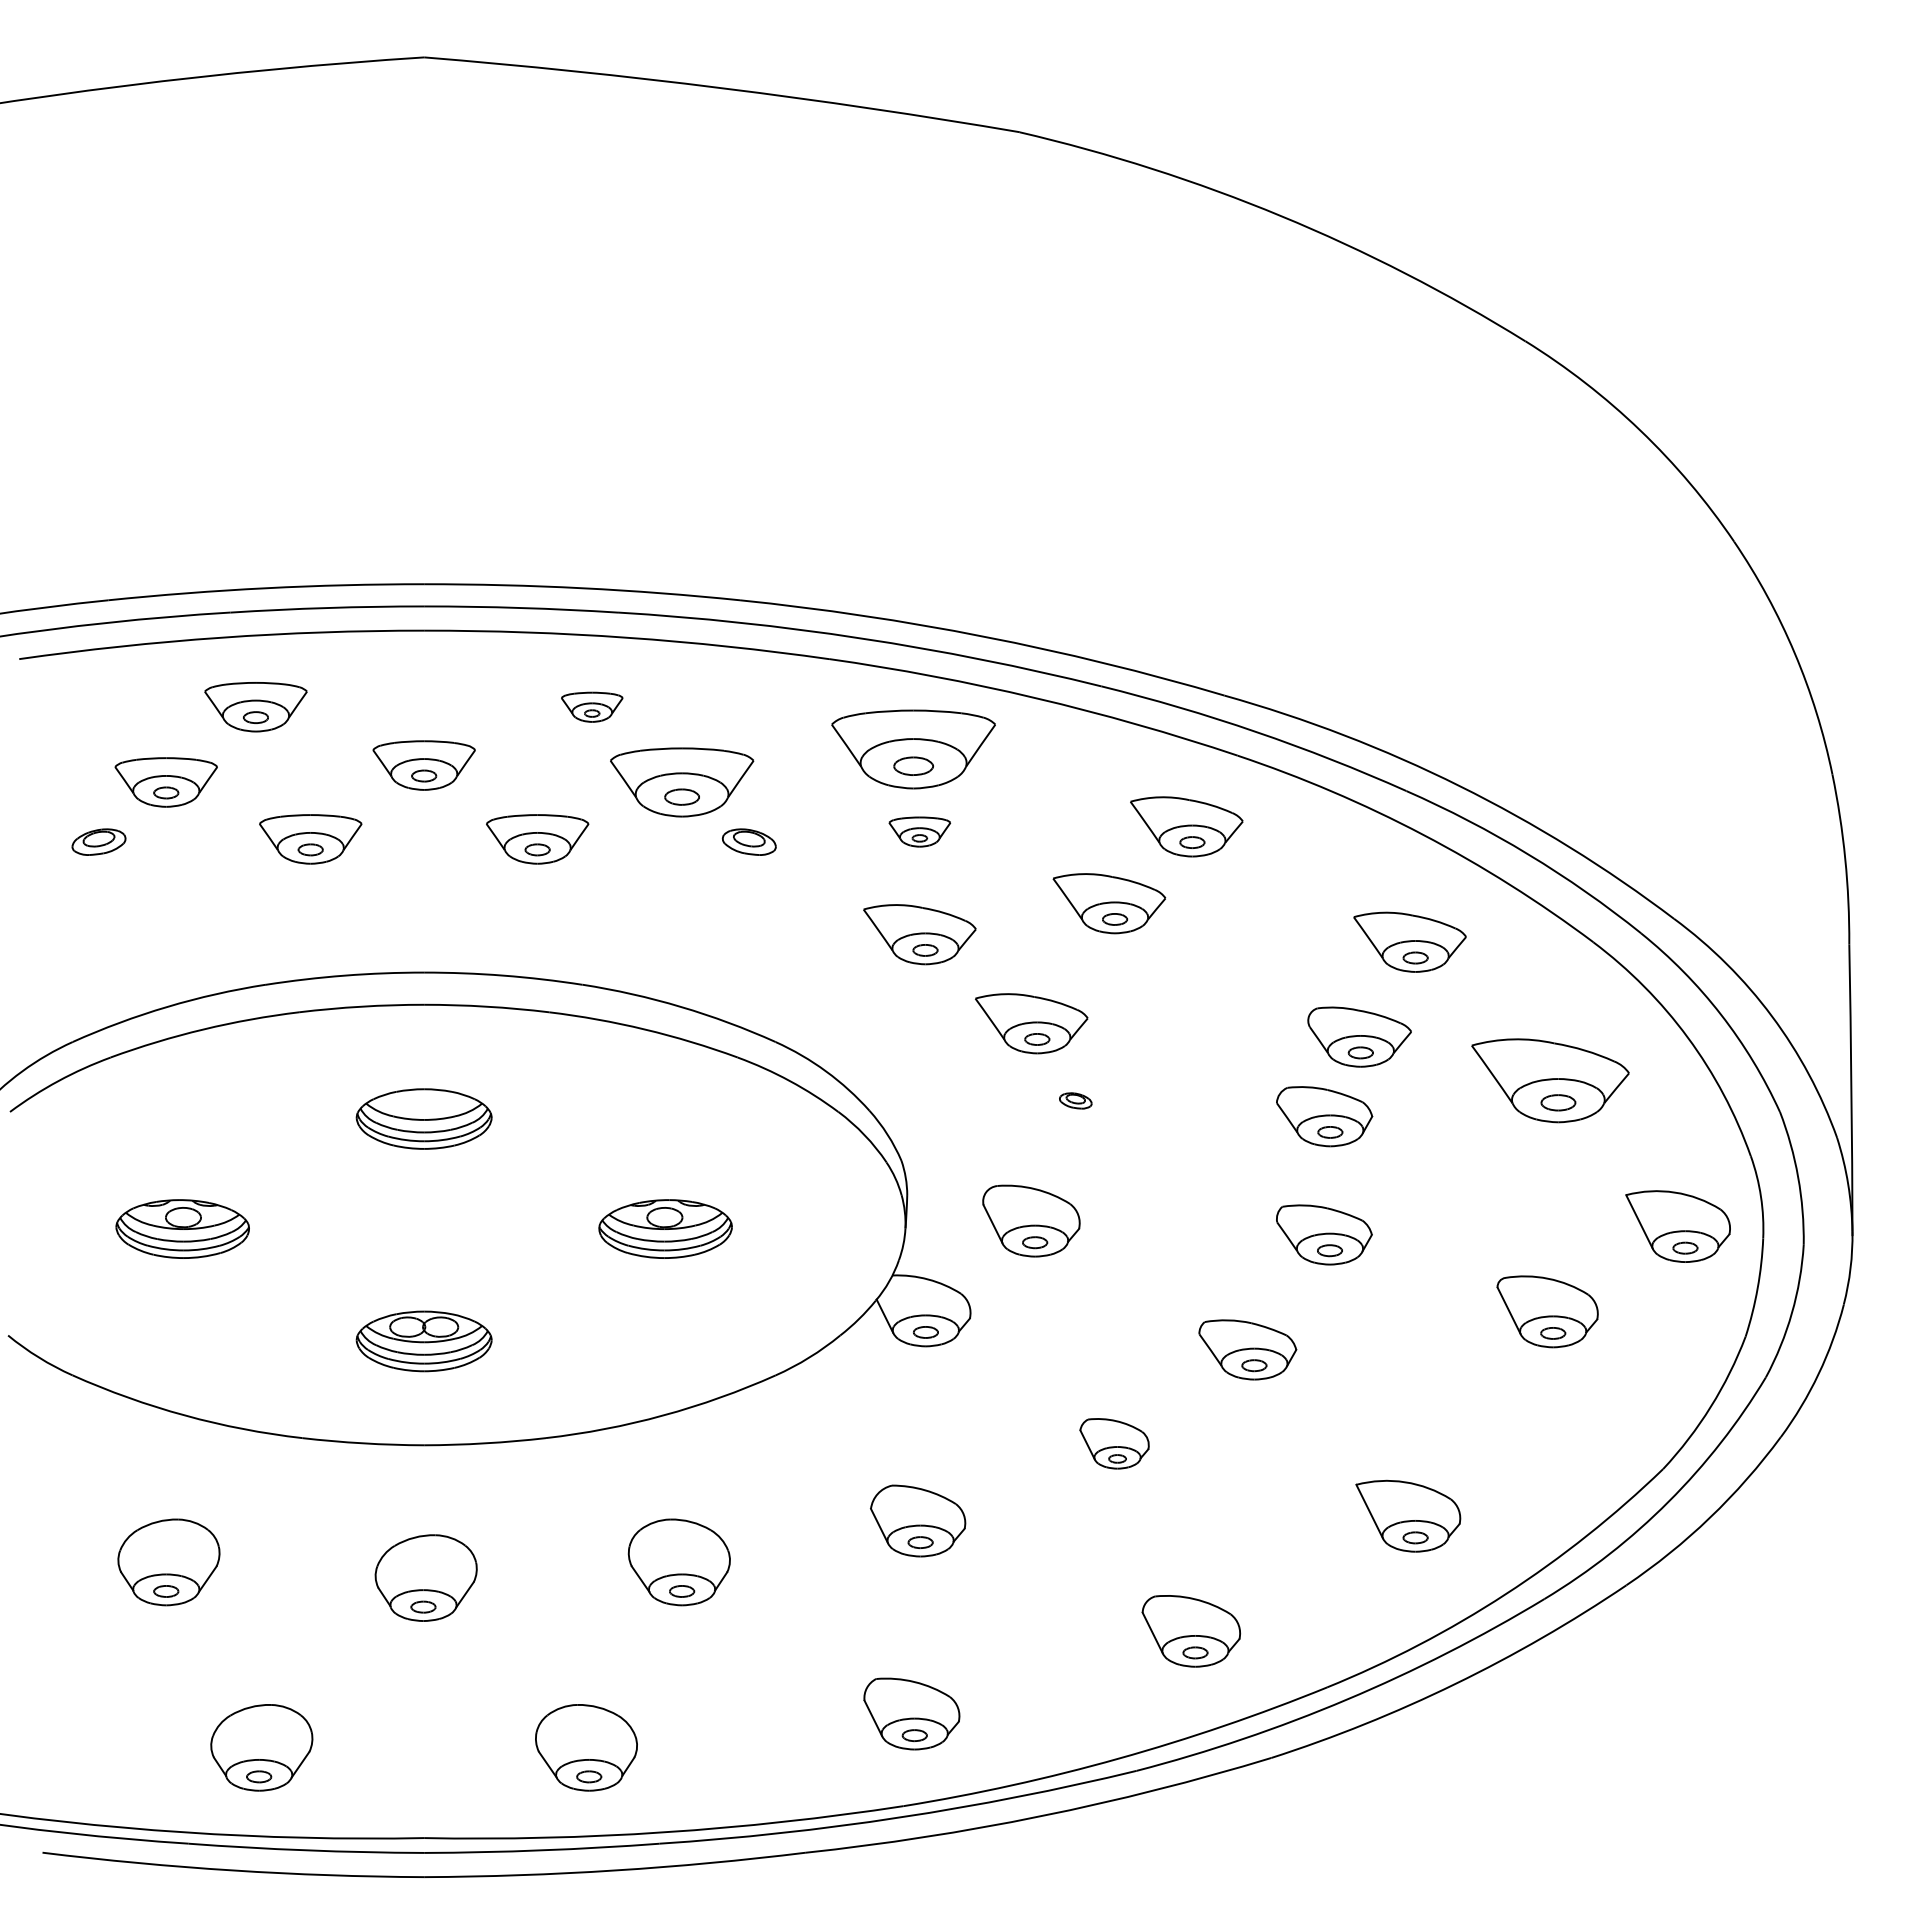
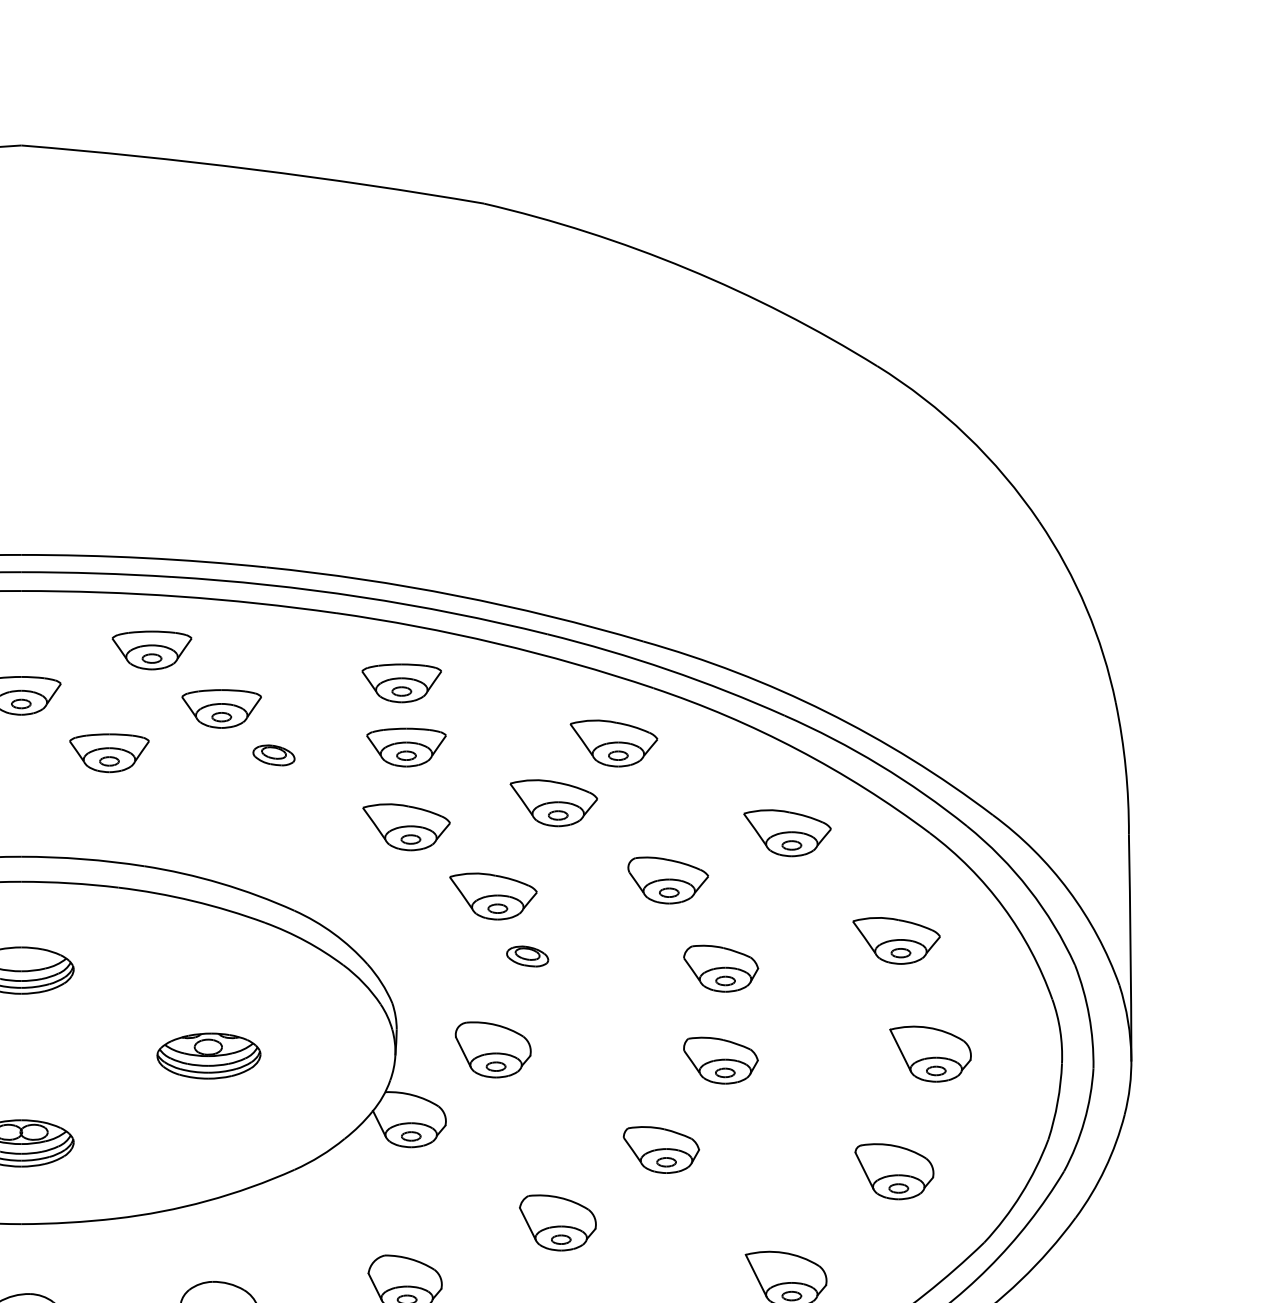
part: (591, 707) -> (151, 650), size x1.67
part: (913, 749) -> (401, 683), size x0.62
part: (681, 782) -> (221, 709), size x0.71
part: (919, 831) -> (406, 747), size x1.67
part: (1359, 1036) -> (668, 880), moved
part: (1549, 1080) -> (895, 940), size x0.71
part: (1075, 1100) -> (527, 956), size x1.67
part: (1677, 1226) -> (930, 1054), moved
part: (1547, 1311) -> (894, 1171), moved
part: (1114, 1443) -> (557, 1222), size x1.43

